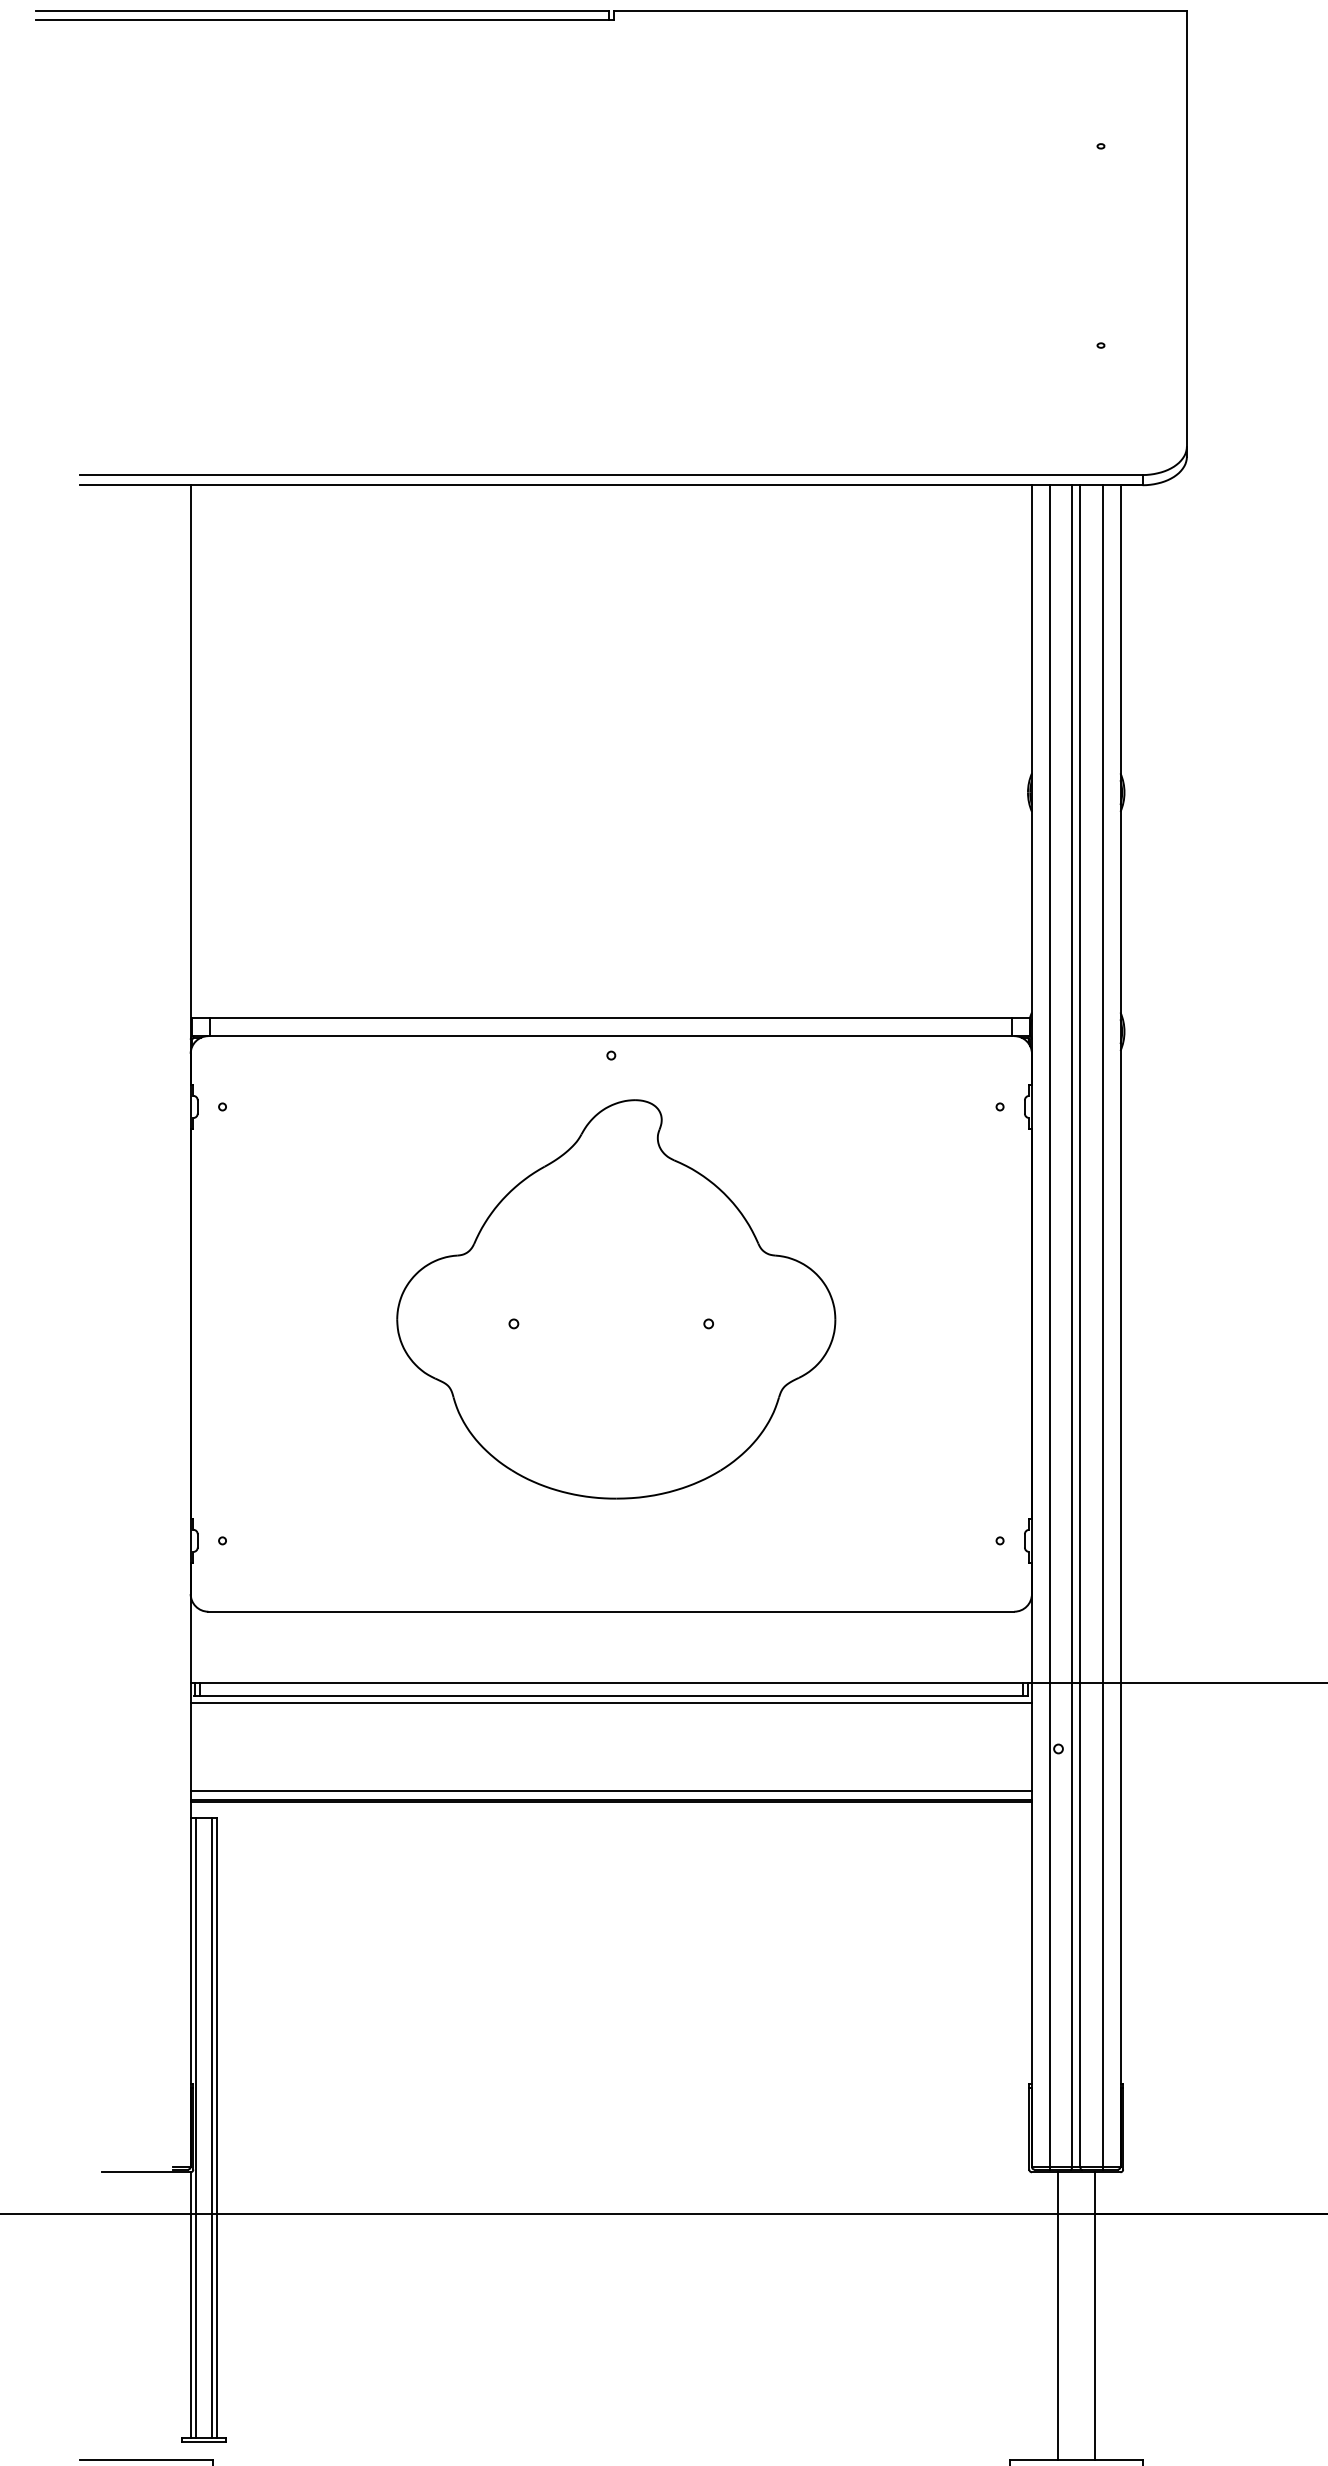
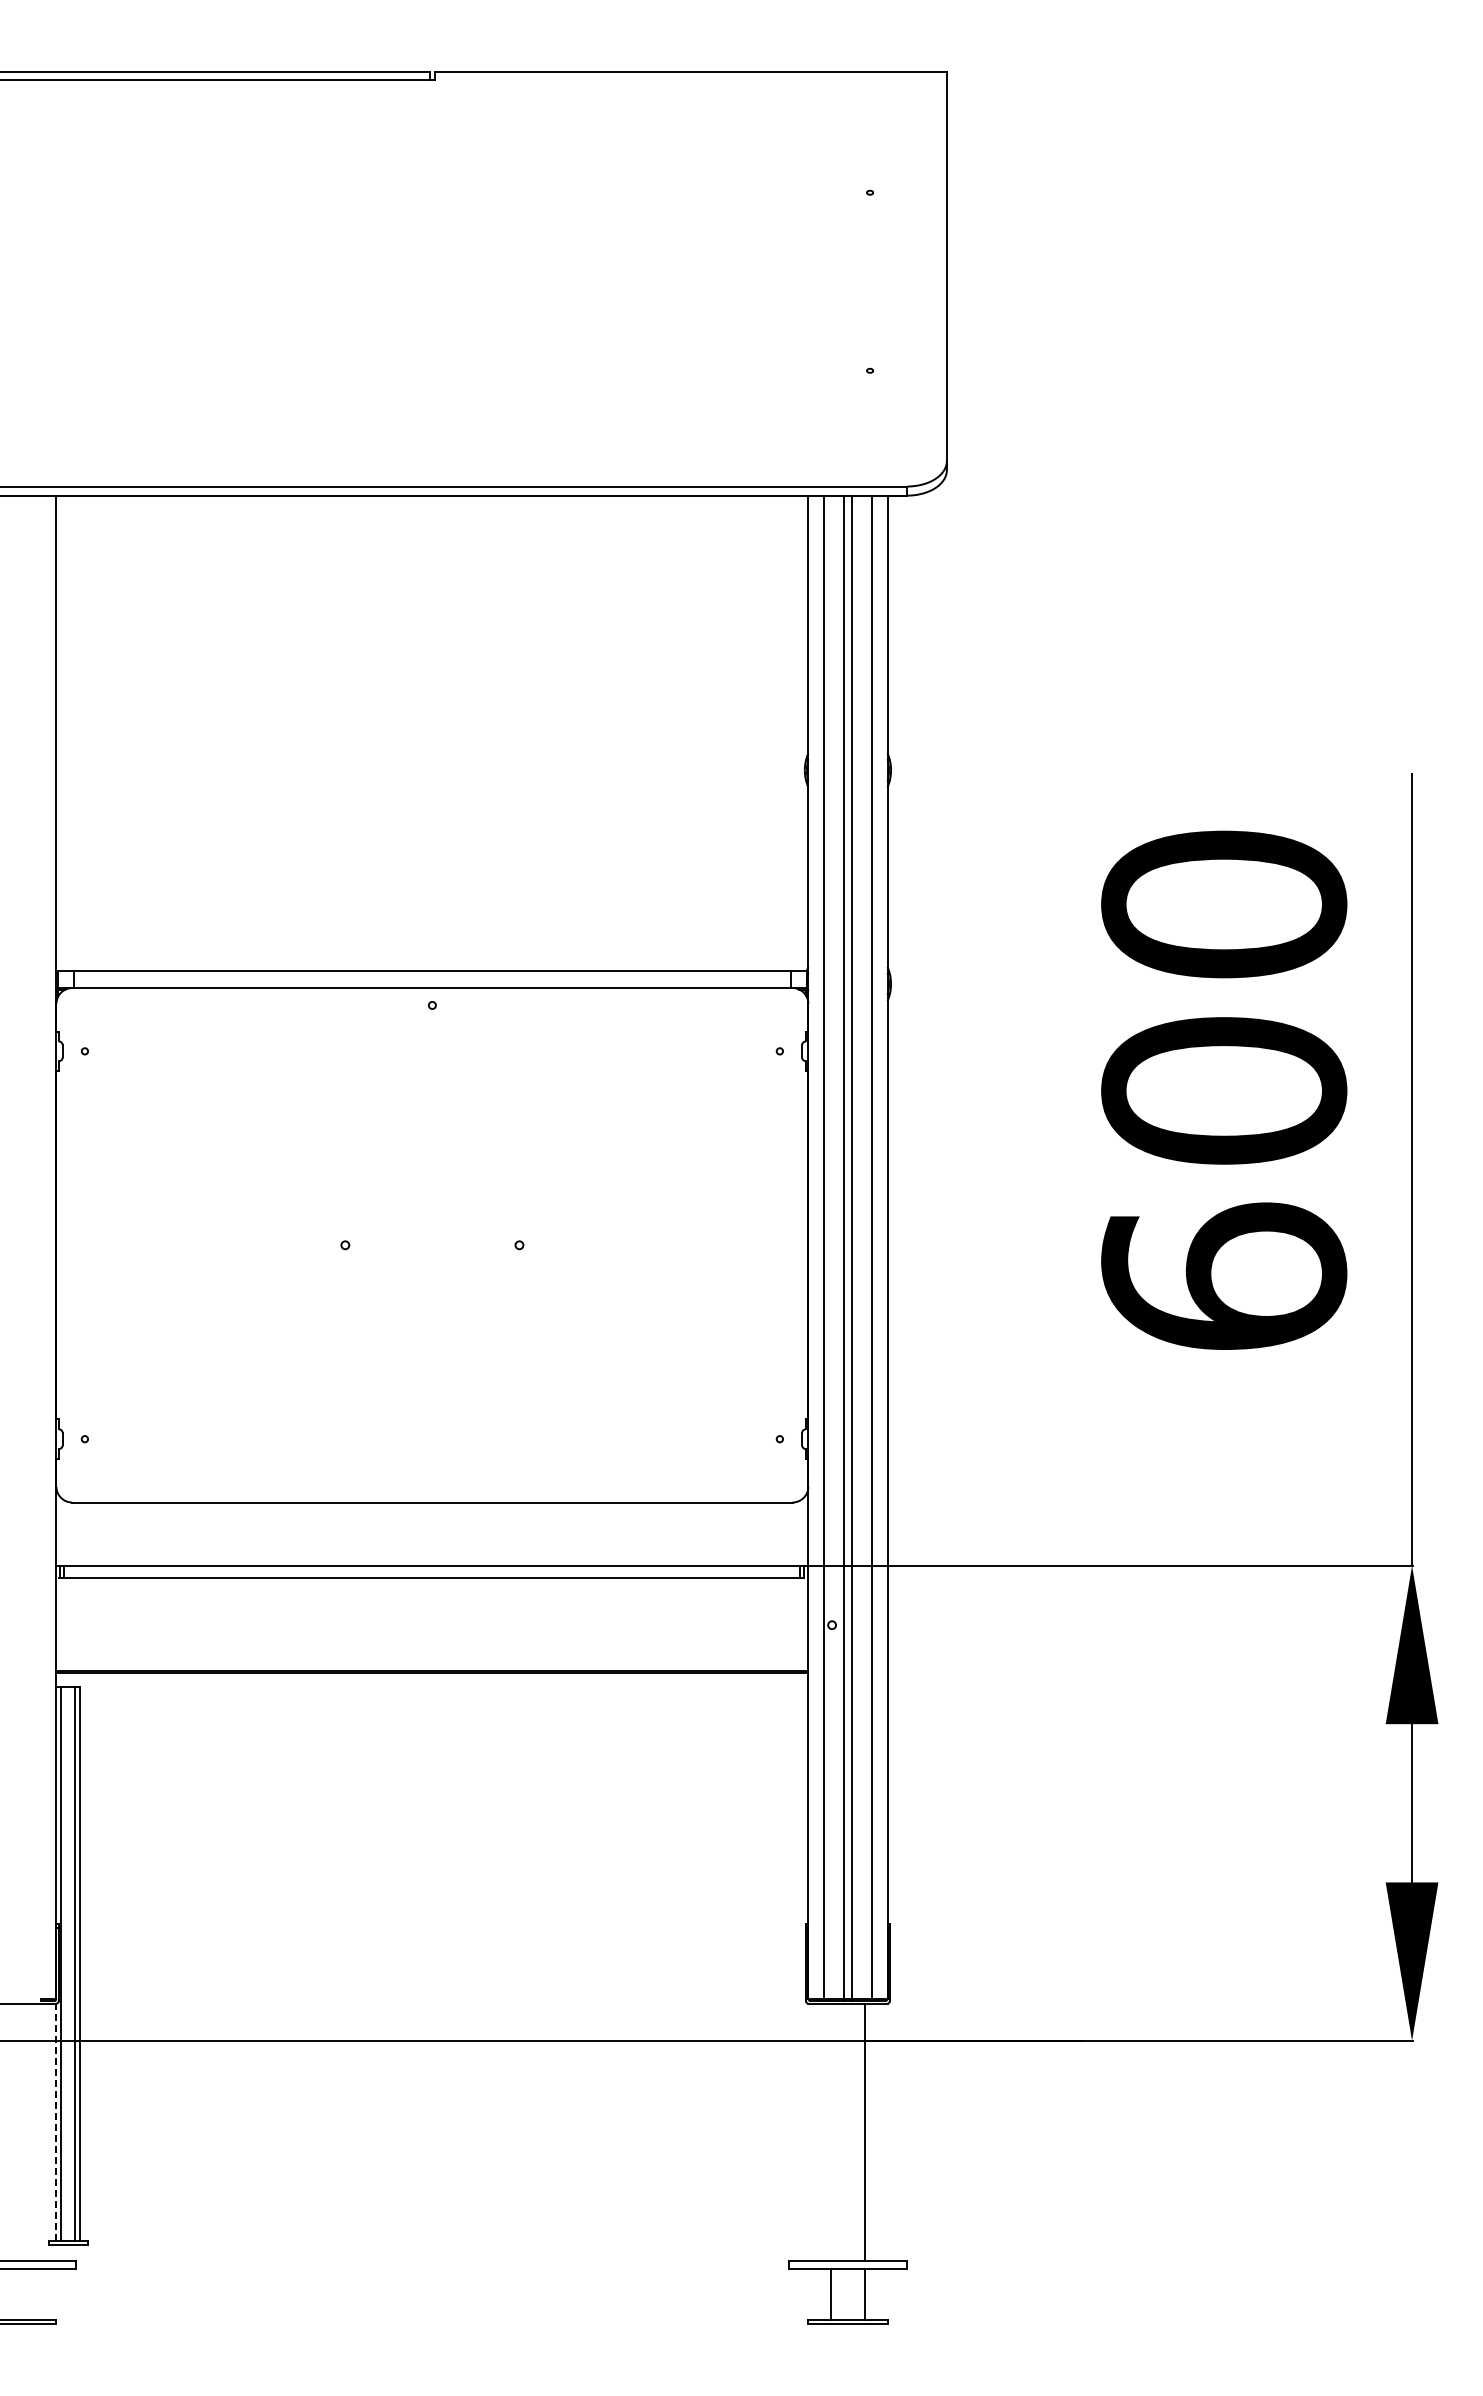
part: (615, 1299) -> (436, 1223), removed
line: (611, 1702) -> (432, 1583), removed
line: (611, 1790) -> (432, 1662), removed
line: (190, 2305) -> (56, 2122), solid -> dashed
line: (1057, 2315) -> (831, 2131), removed

